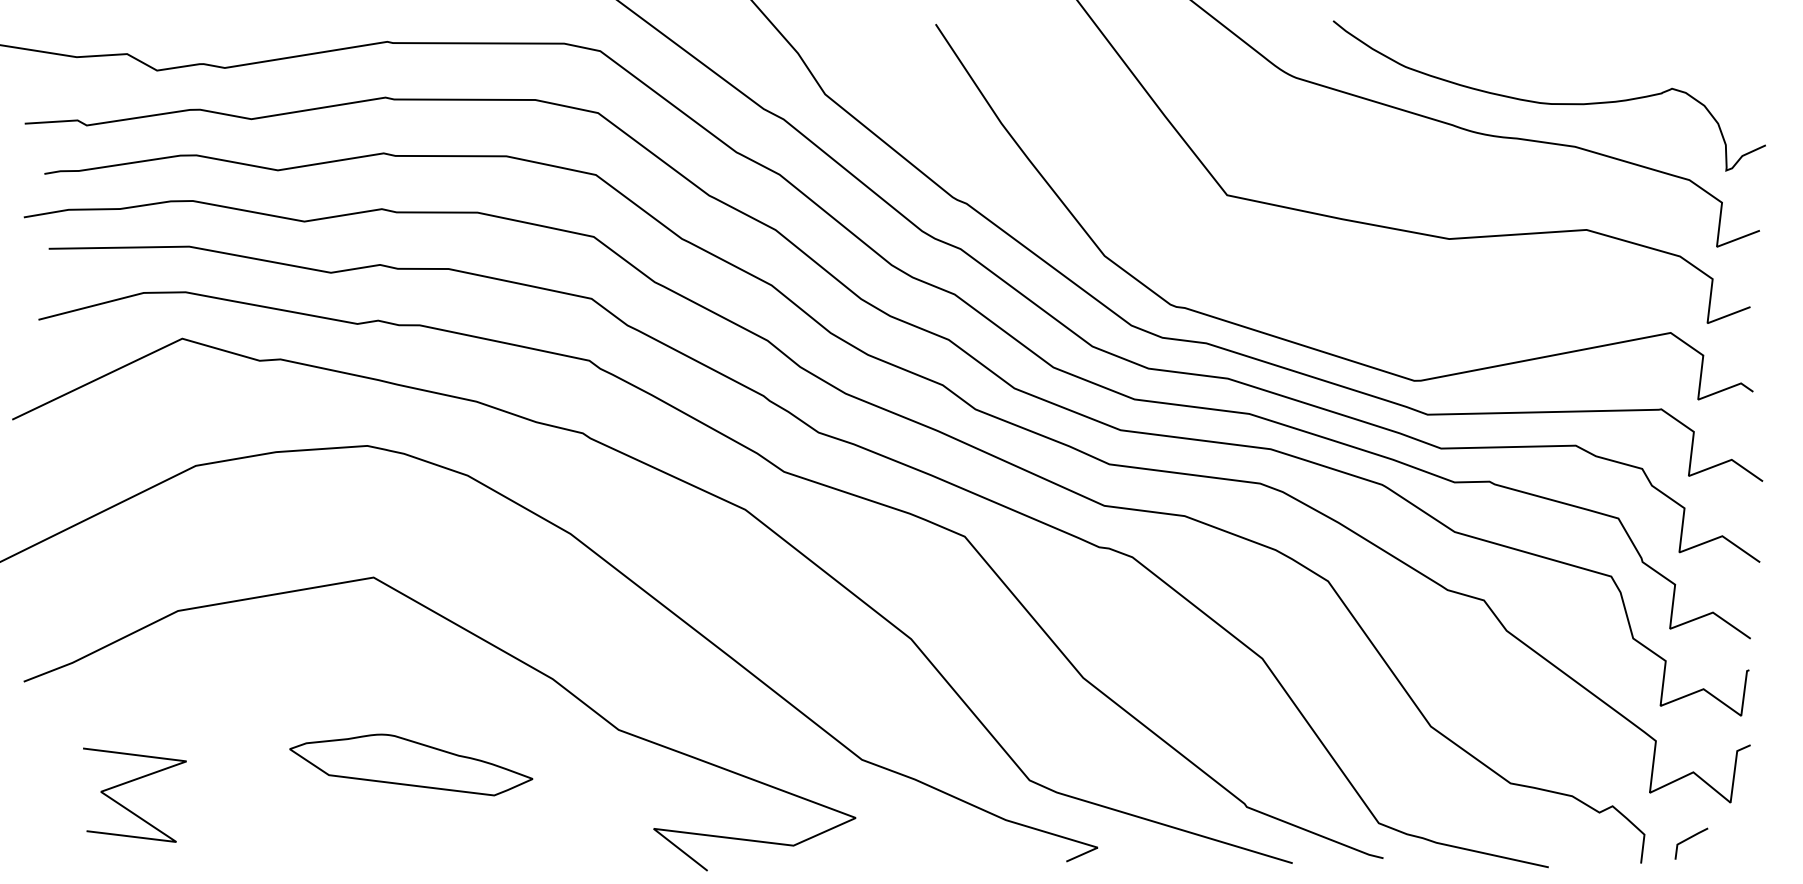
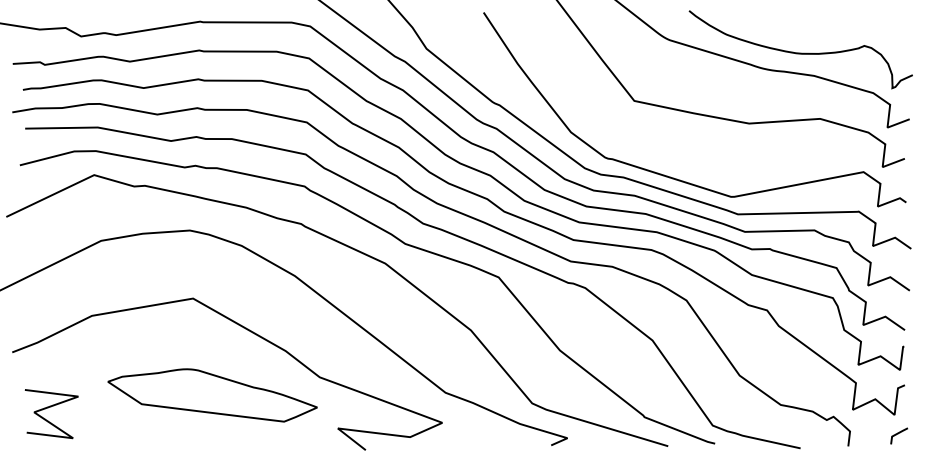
part: (411, 765) -> (212, 395), size x1.67
curve: (128, 784) -> (48, 408), moved
curve: (1689, 840) -> (898, 434), moved

